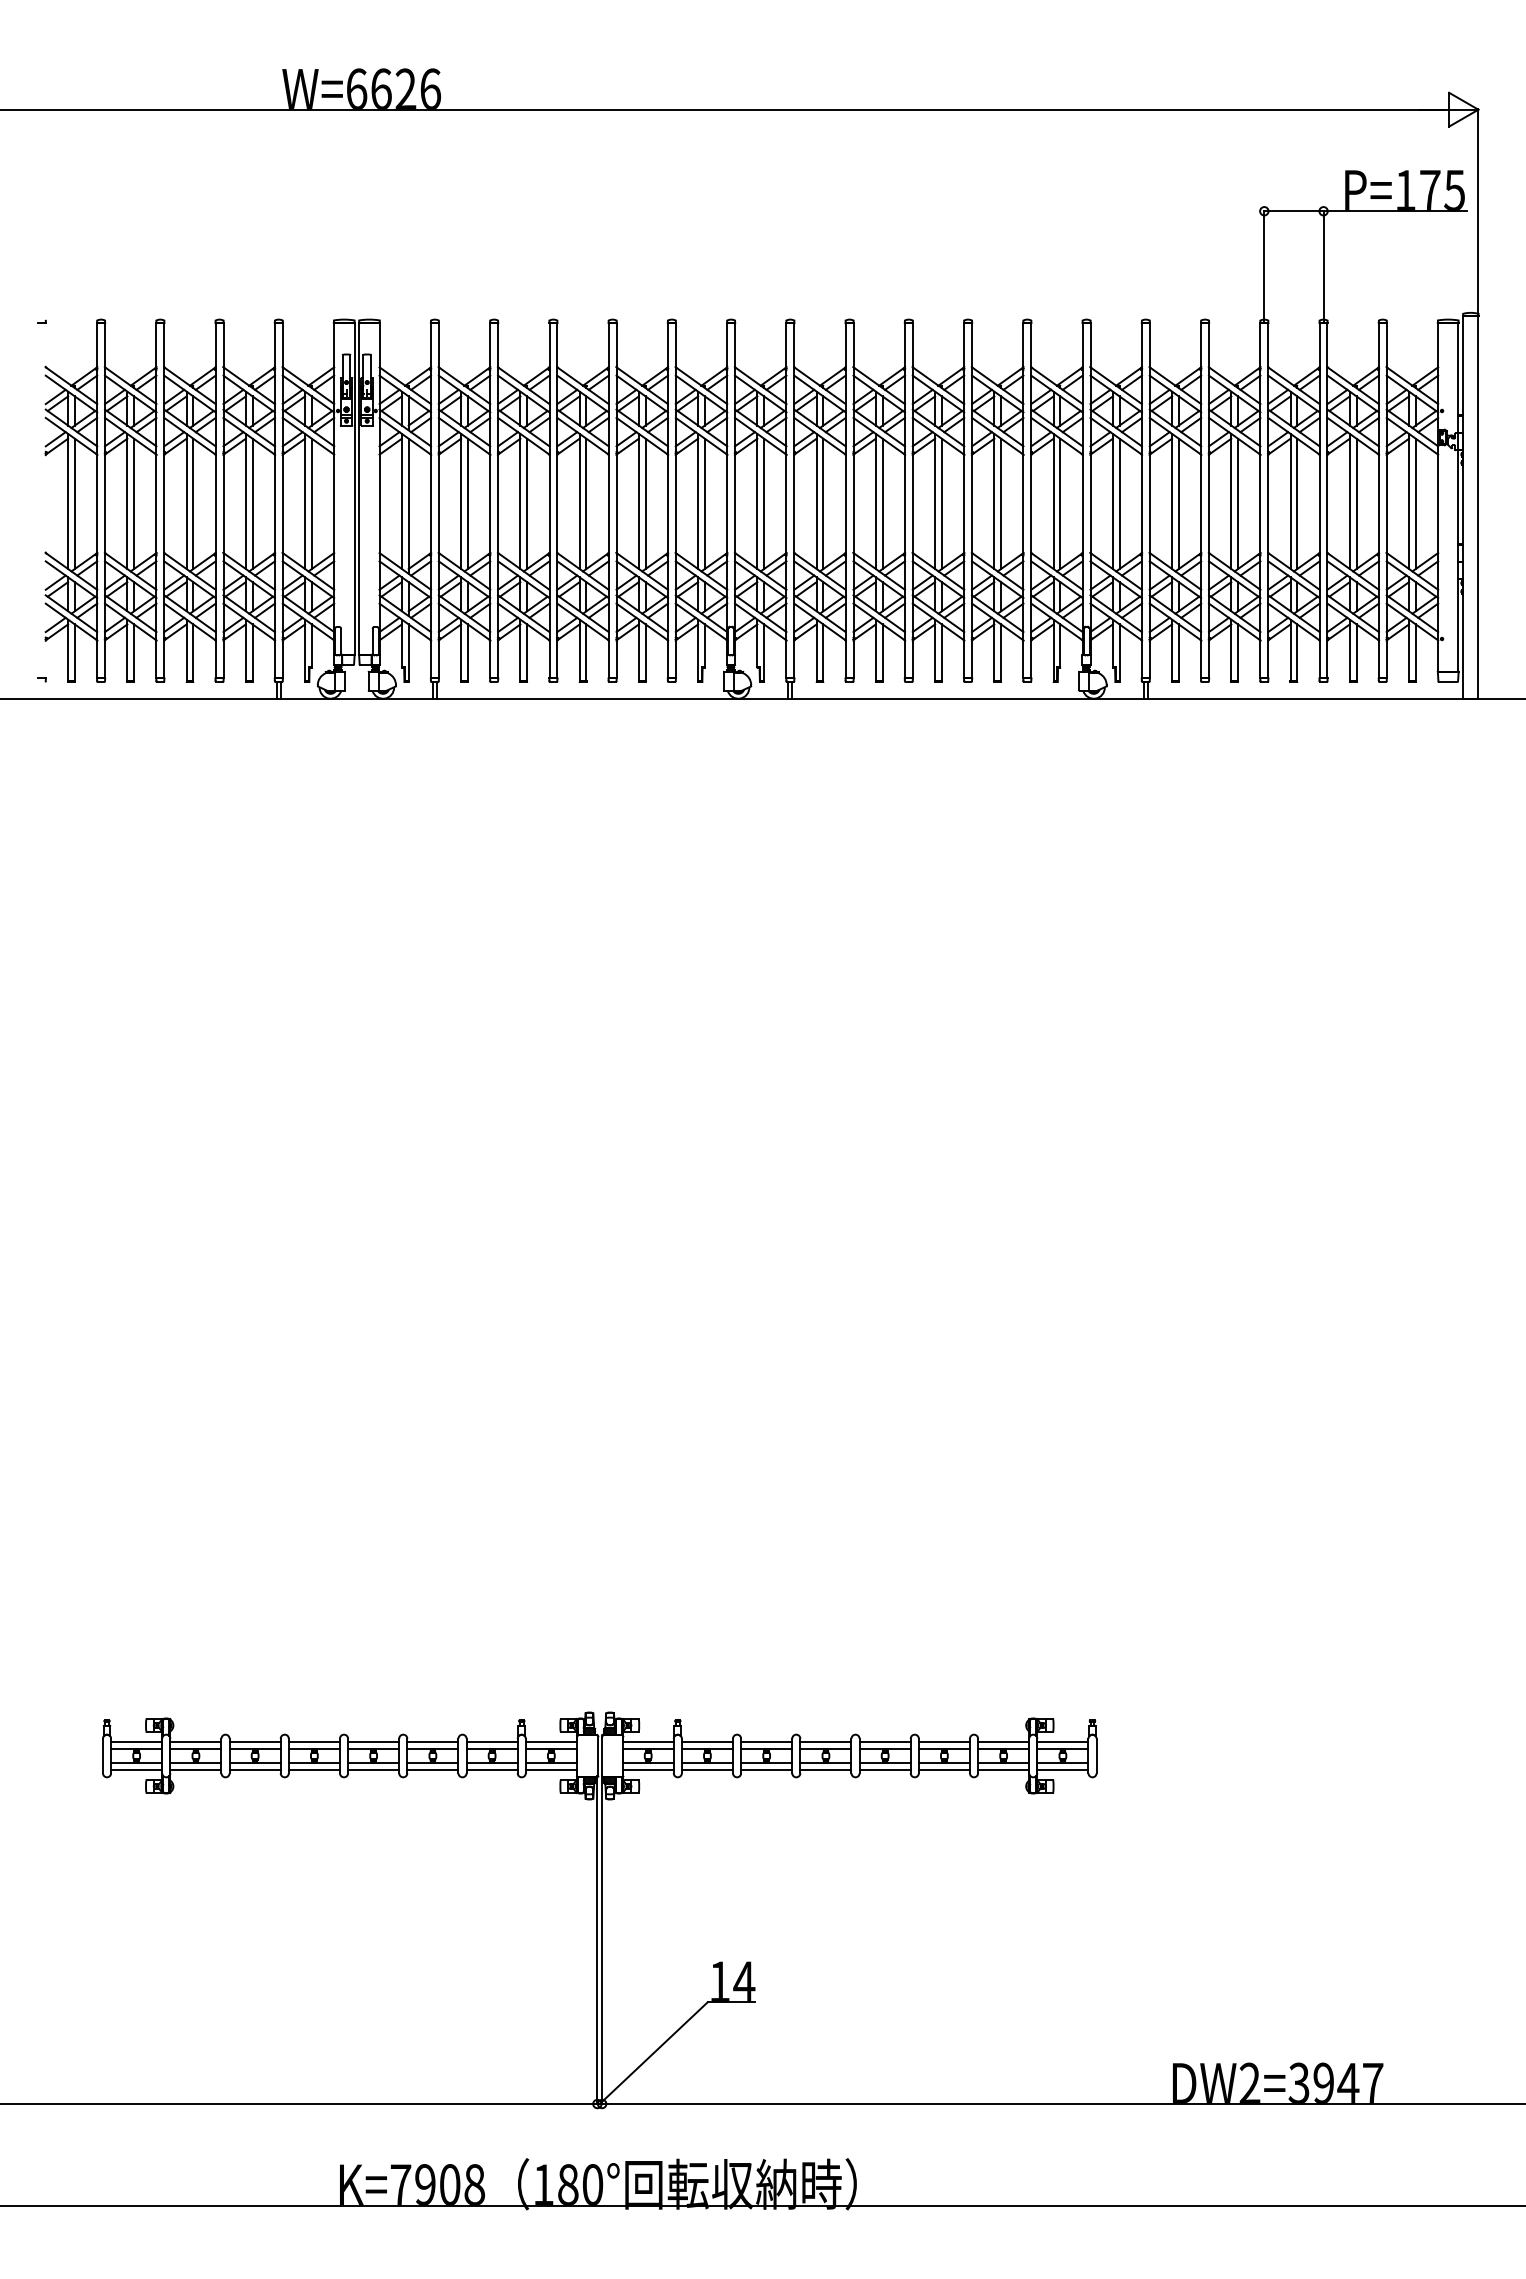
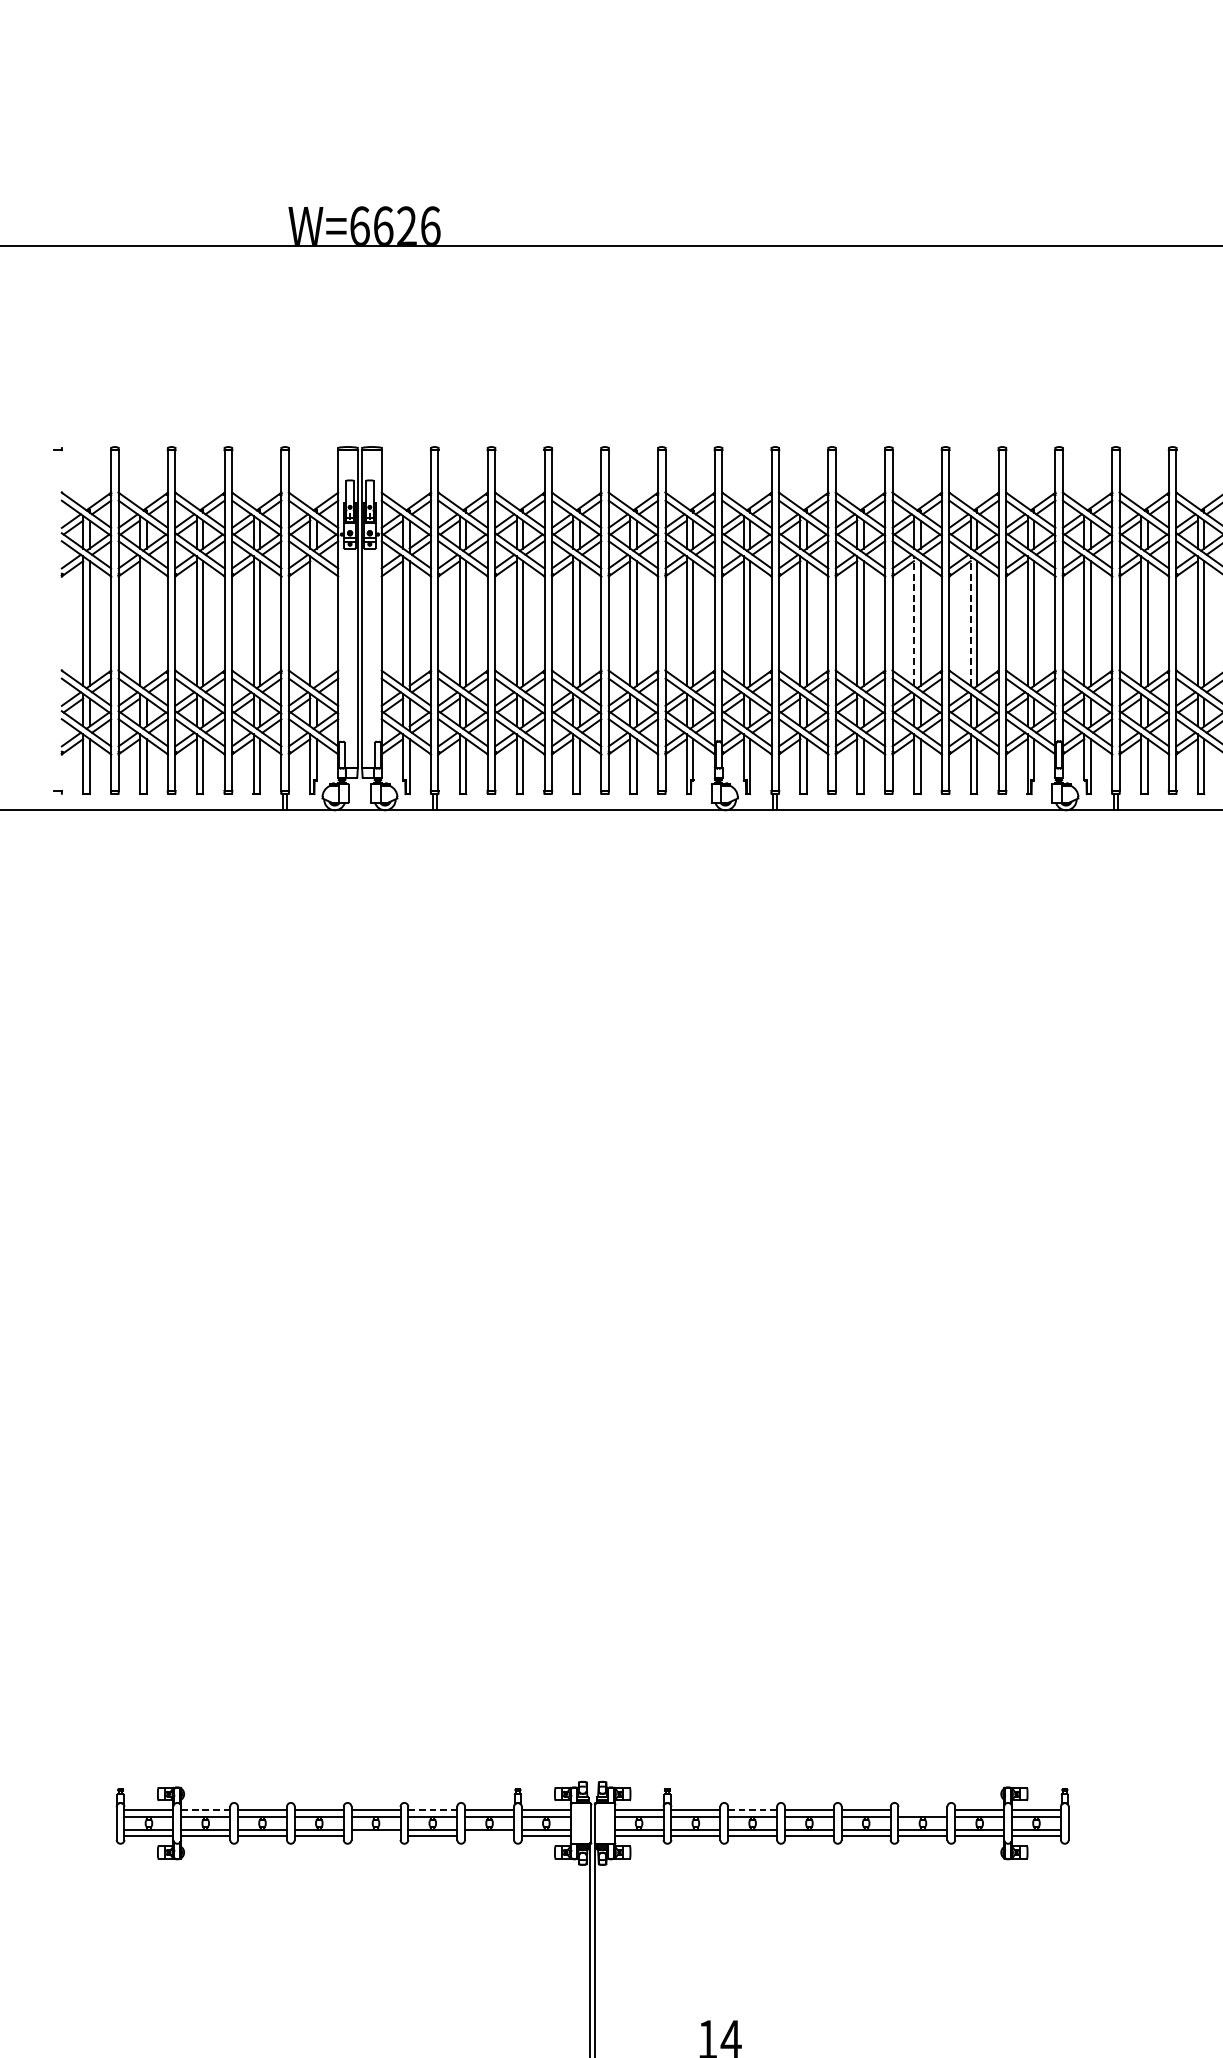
line: (935, 501) -> (914, 621), solid -> dashed
line: (994, 501) -> (970, 621), solid -> dashed
line: (134, 503) -> (146, 623), removed
line: (311, 503) -> (316, 623), removed
line: (195, 1742) -> (205, 1810), solid -> dashed
line: (432, 1742) -> (432, 1810), solid -> dashed
line: (766, 1742) -> (752, 1810), solid -> dashed
line: (943, 1742) -> (922, 1810), removed
line: (373, 1769) -> (375, 1836), removed
line: (491, 1769) -> (488, 1836), removed

